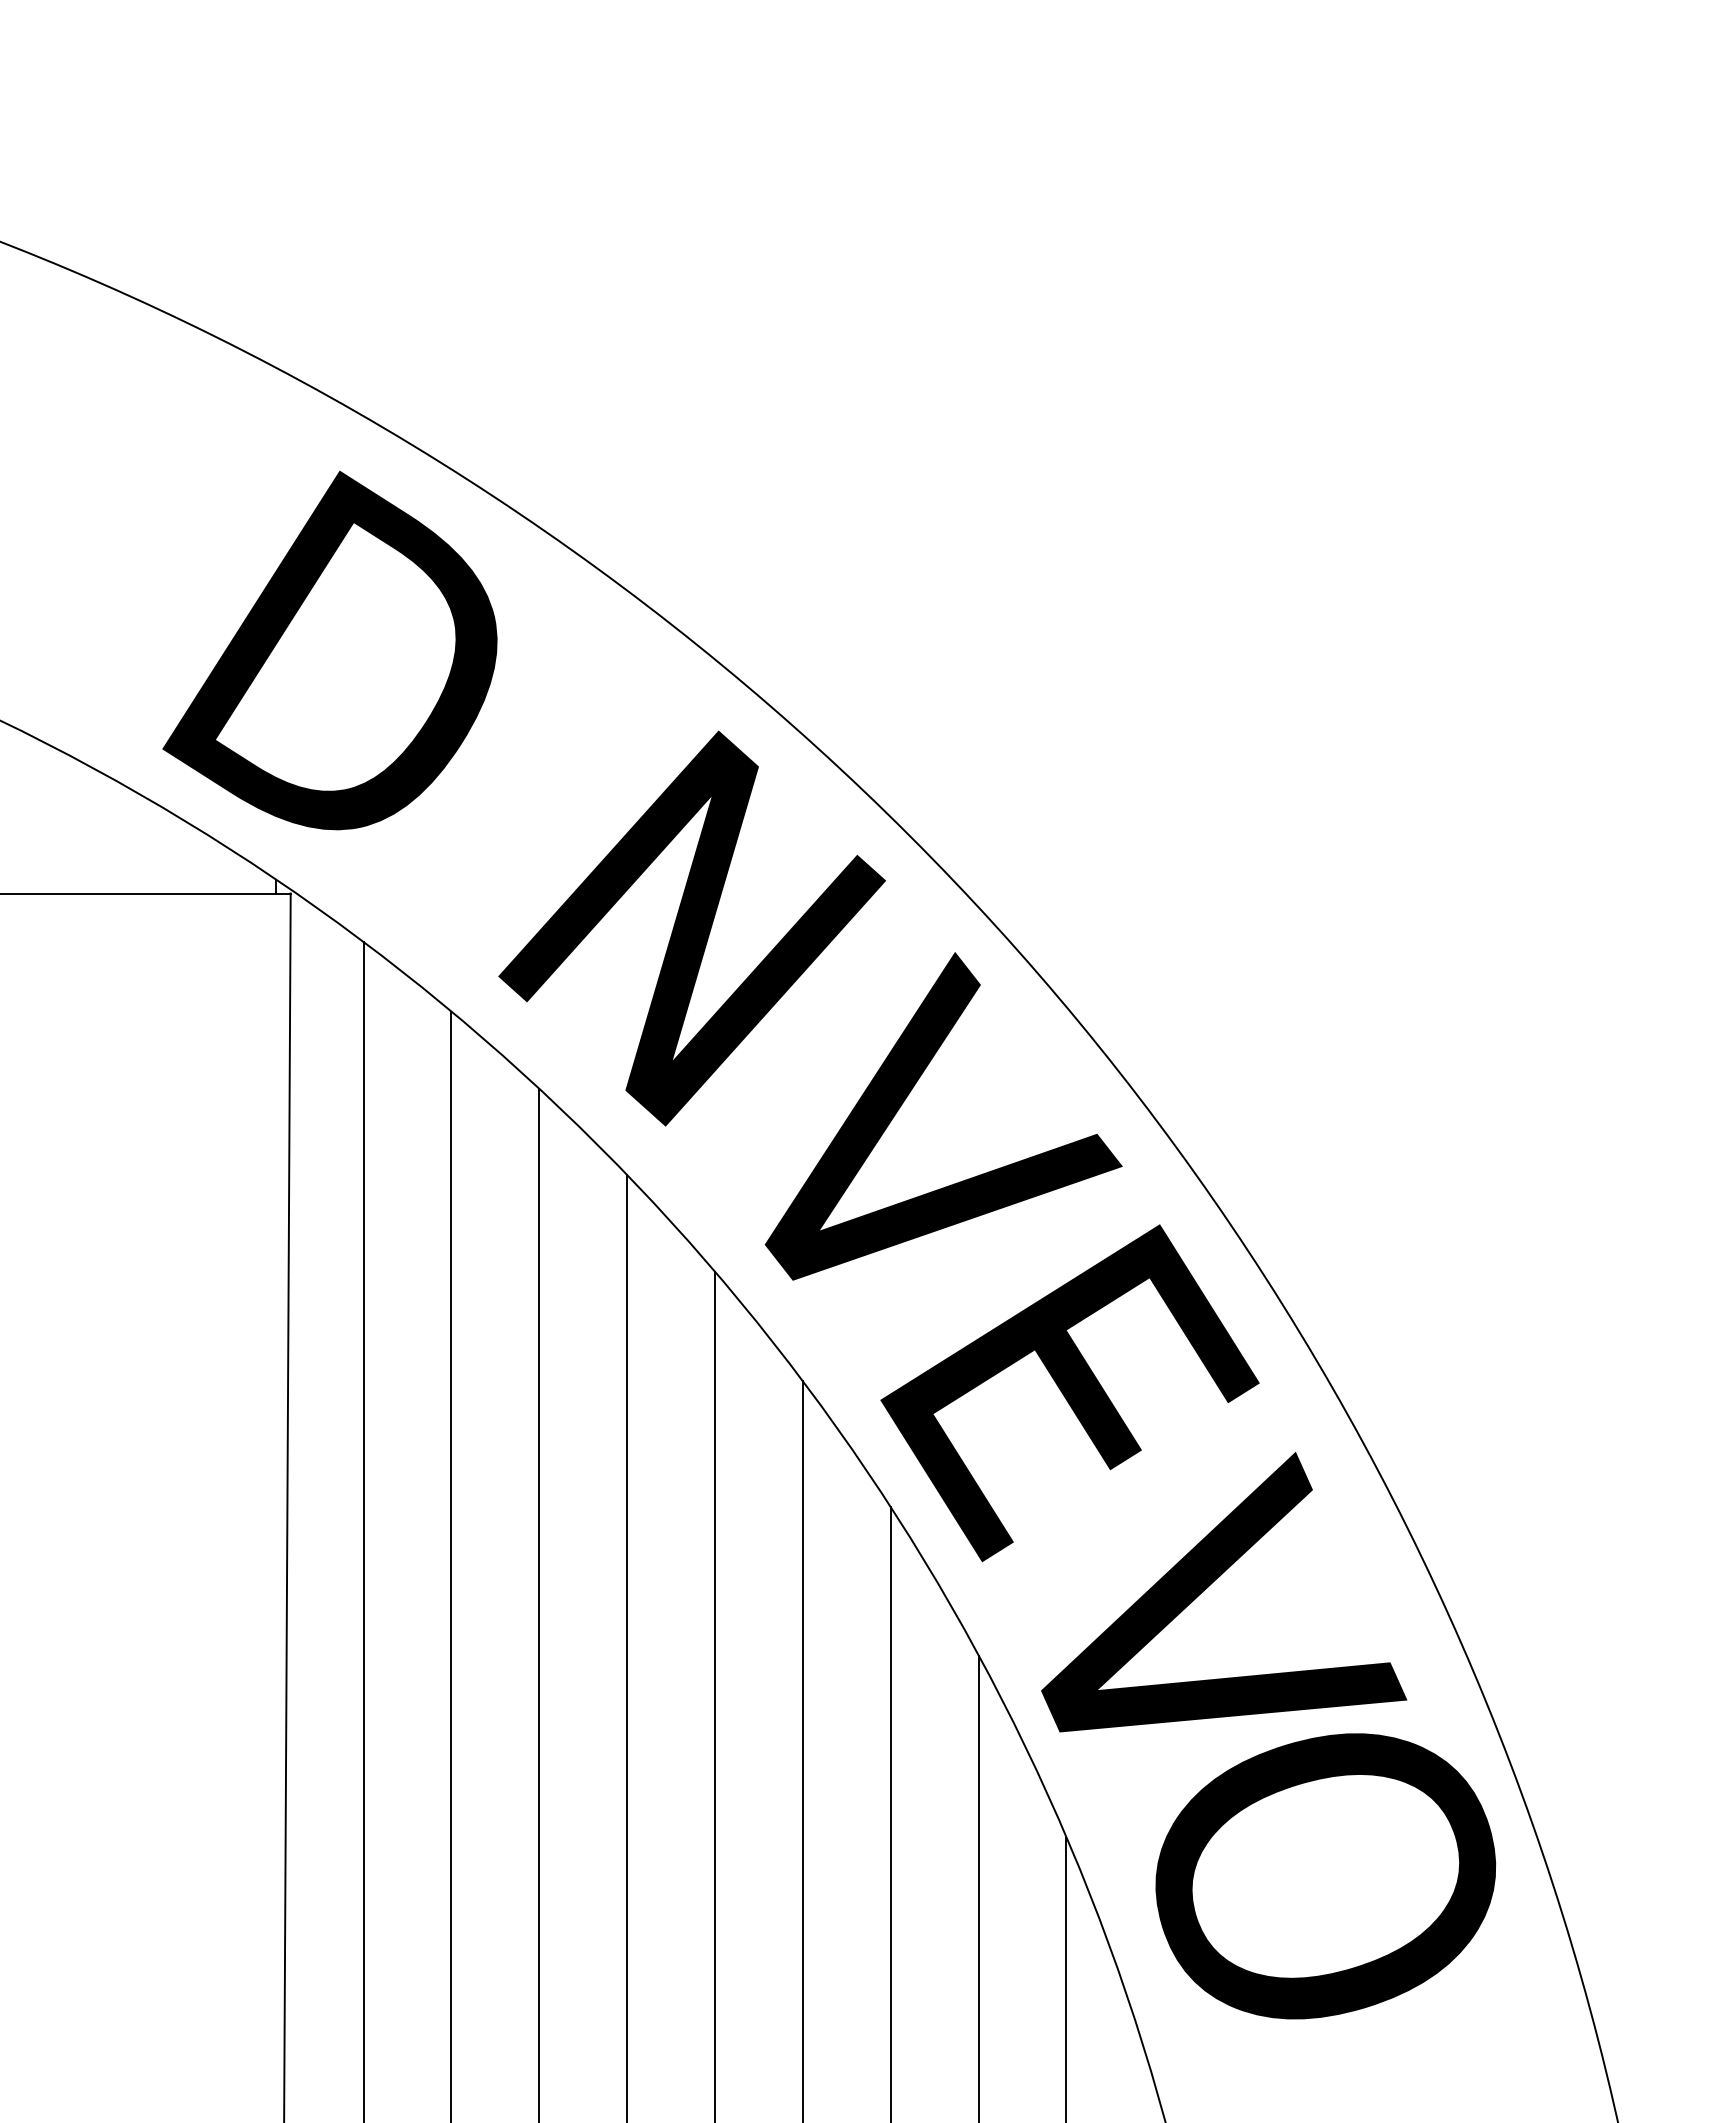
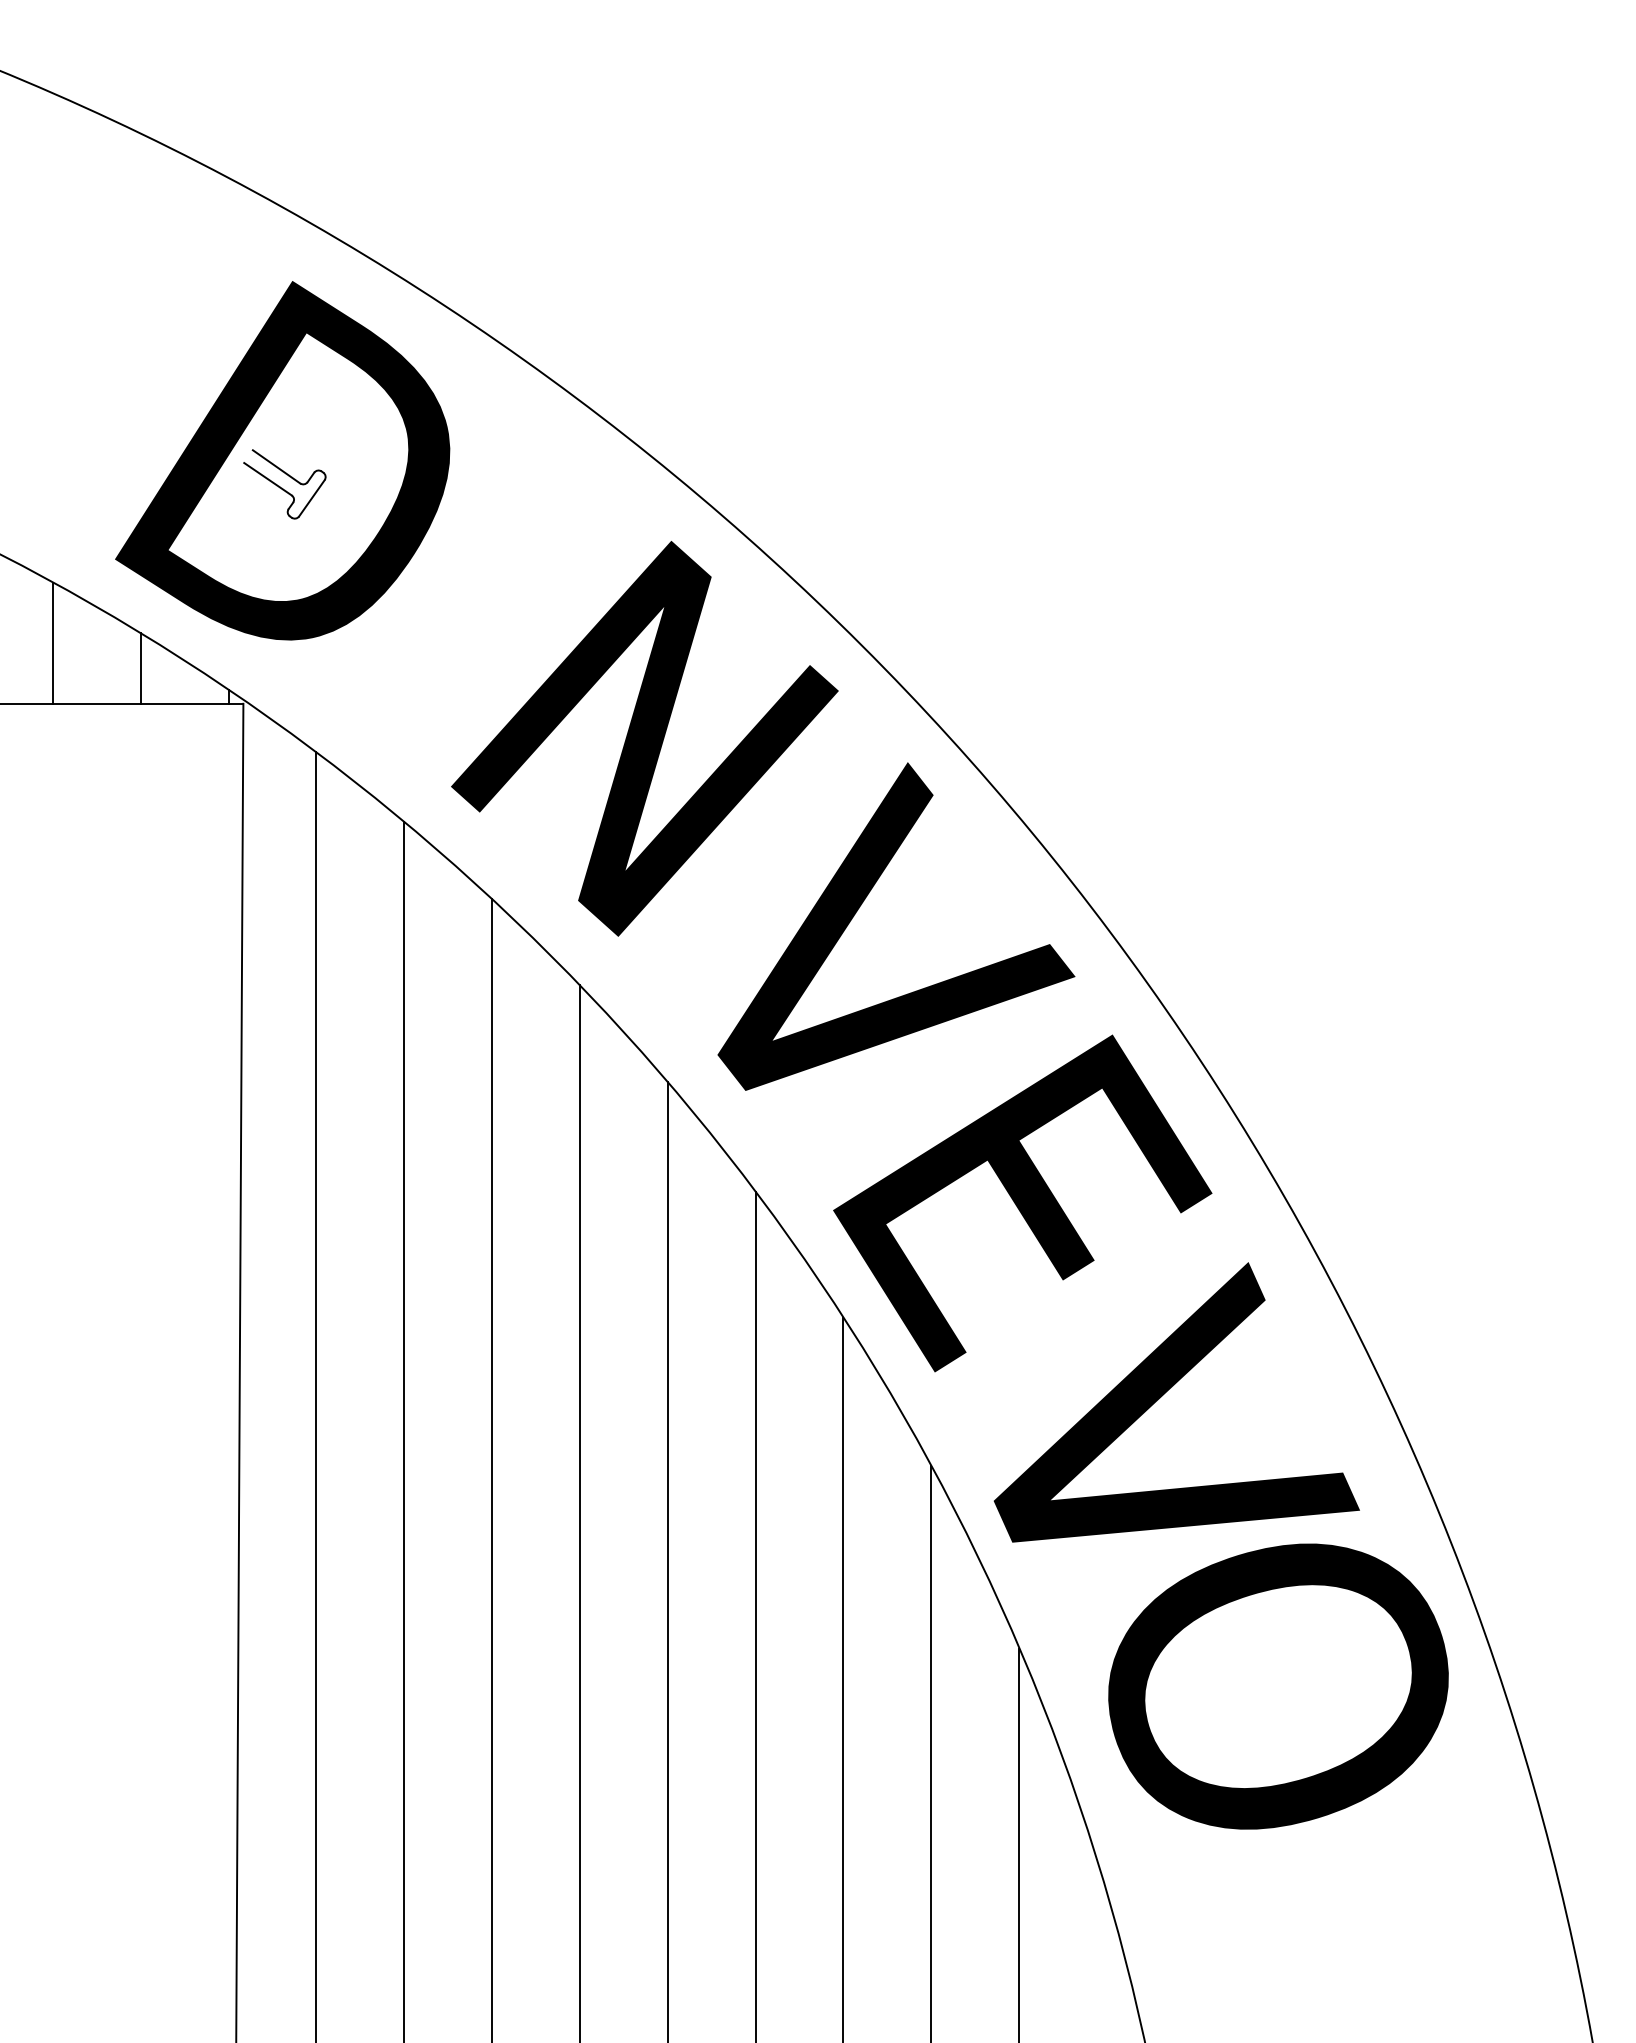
part: (331, 674) -> (284, 484), added
line: (100, 832) -> (53, 642), added
line: (187, 858) -> (140, 668), added

